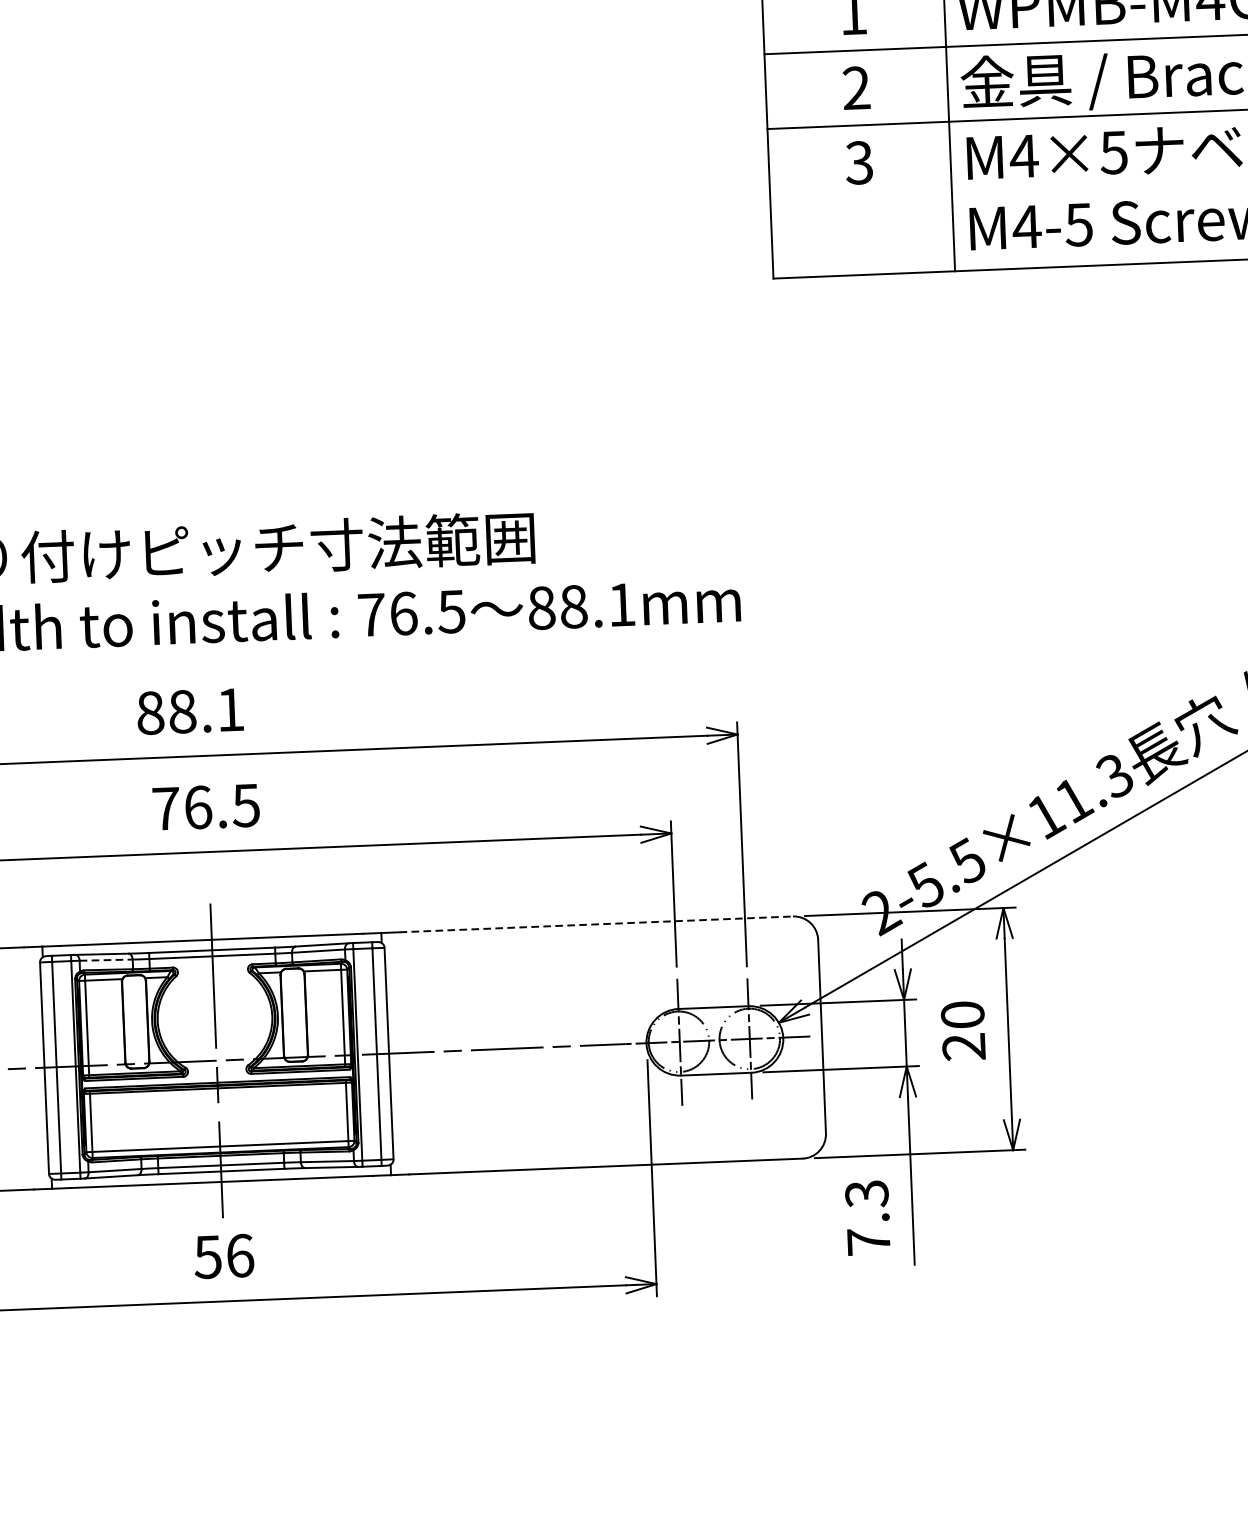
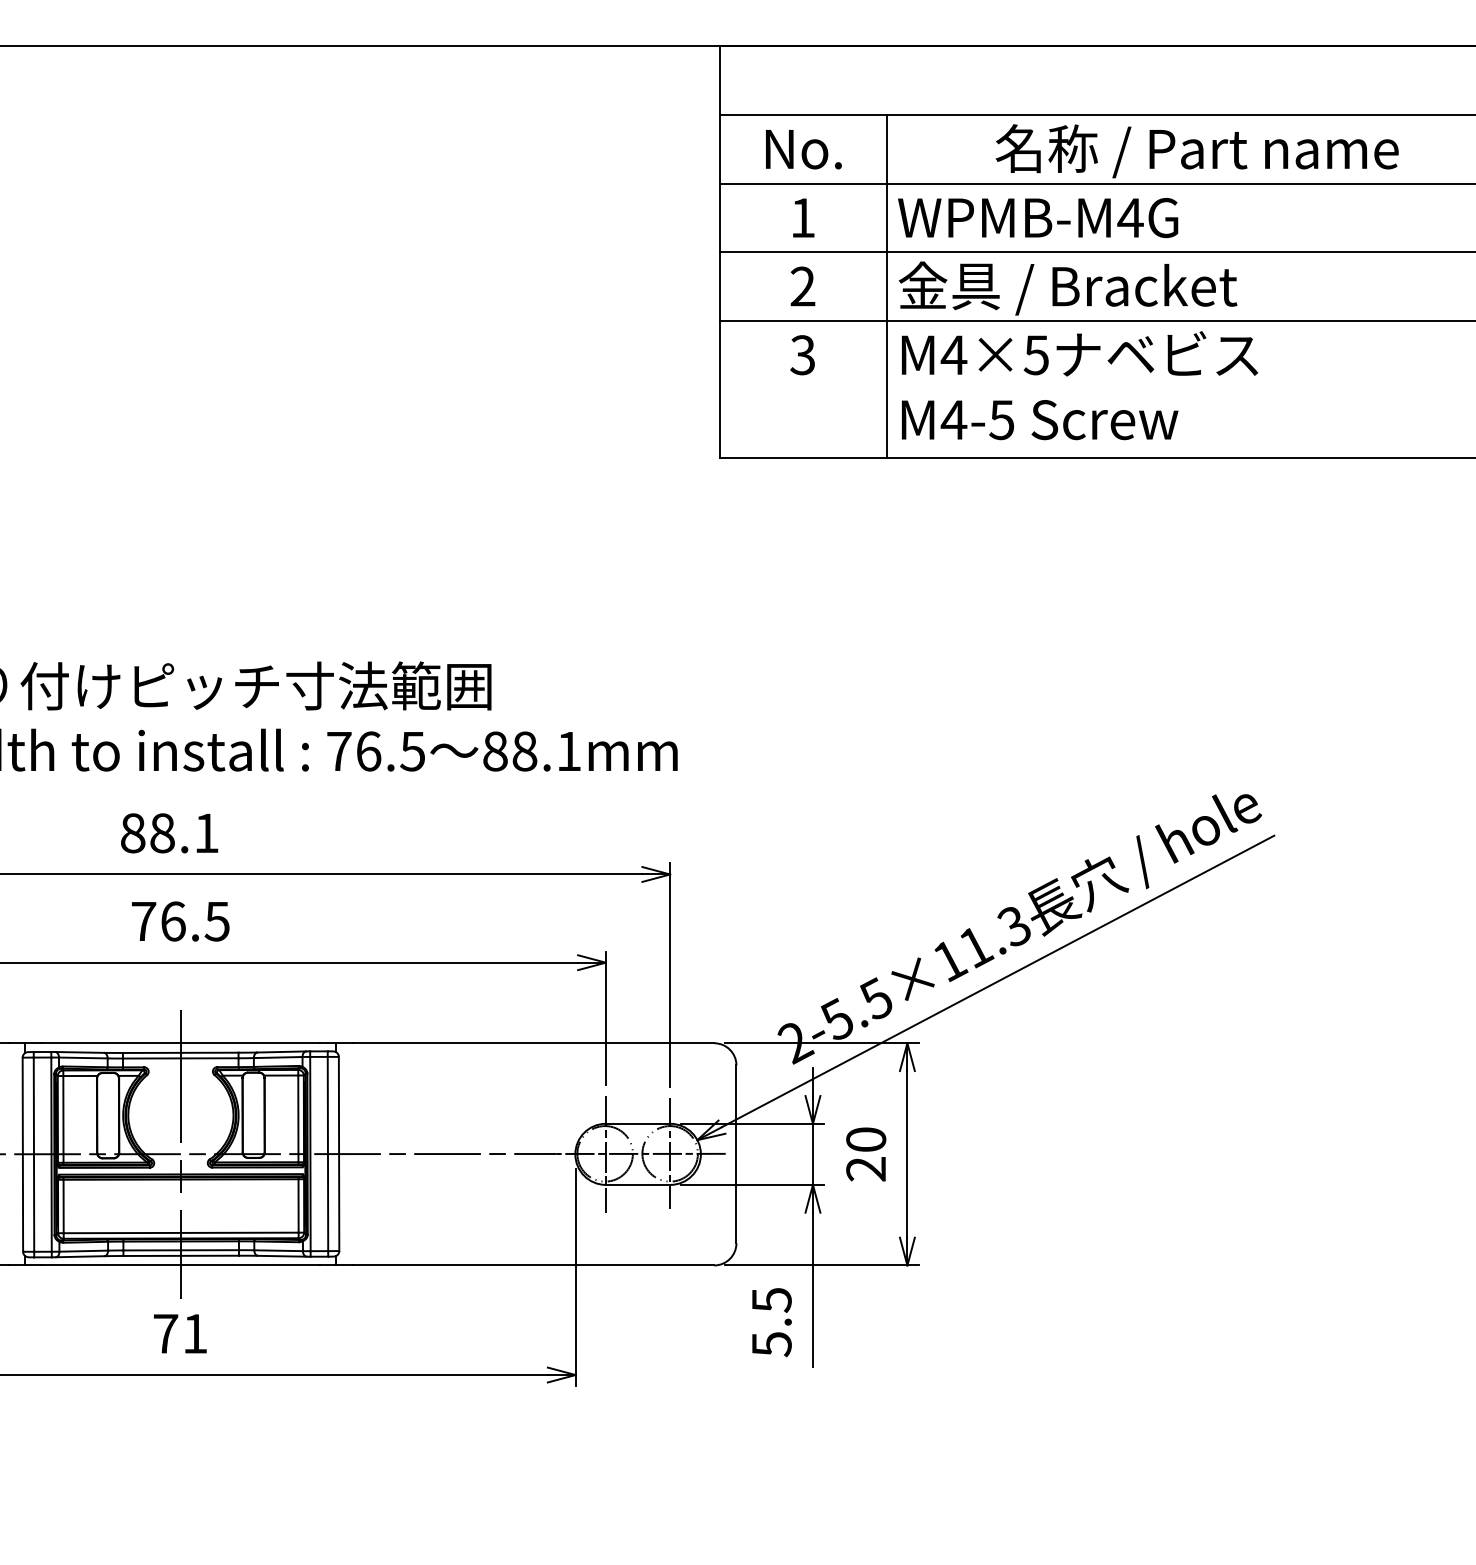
line: (596, 924) -> (533, 1043), dashed -> solid
line: (106, 959) -> (83, 1057), dashed -> solid
text: (867, 1218) -> (771, 1322), 7.3 -> 5.5
text: (224, 1256) -> (180, 1333), 56 -> 71

